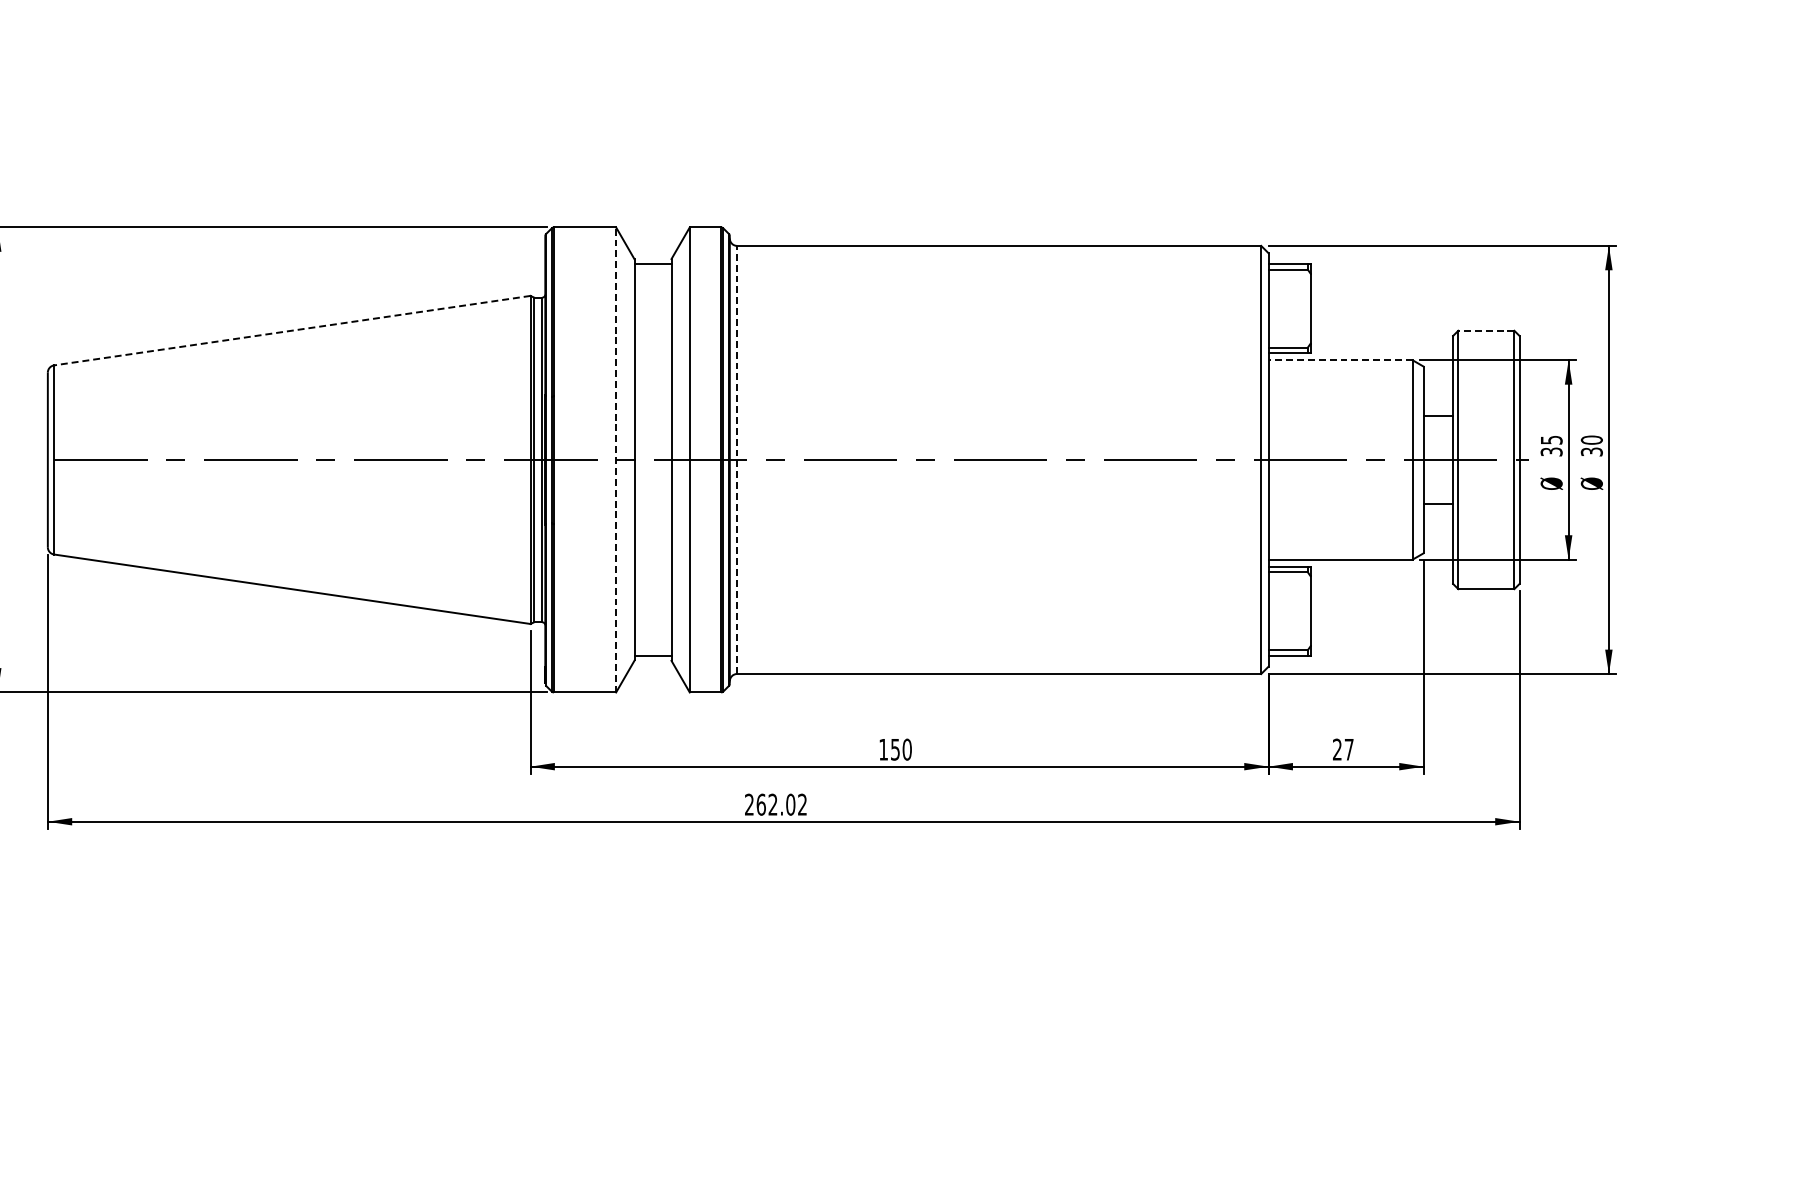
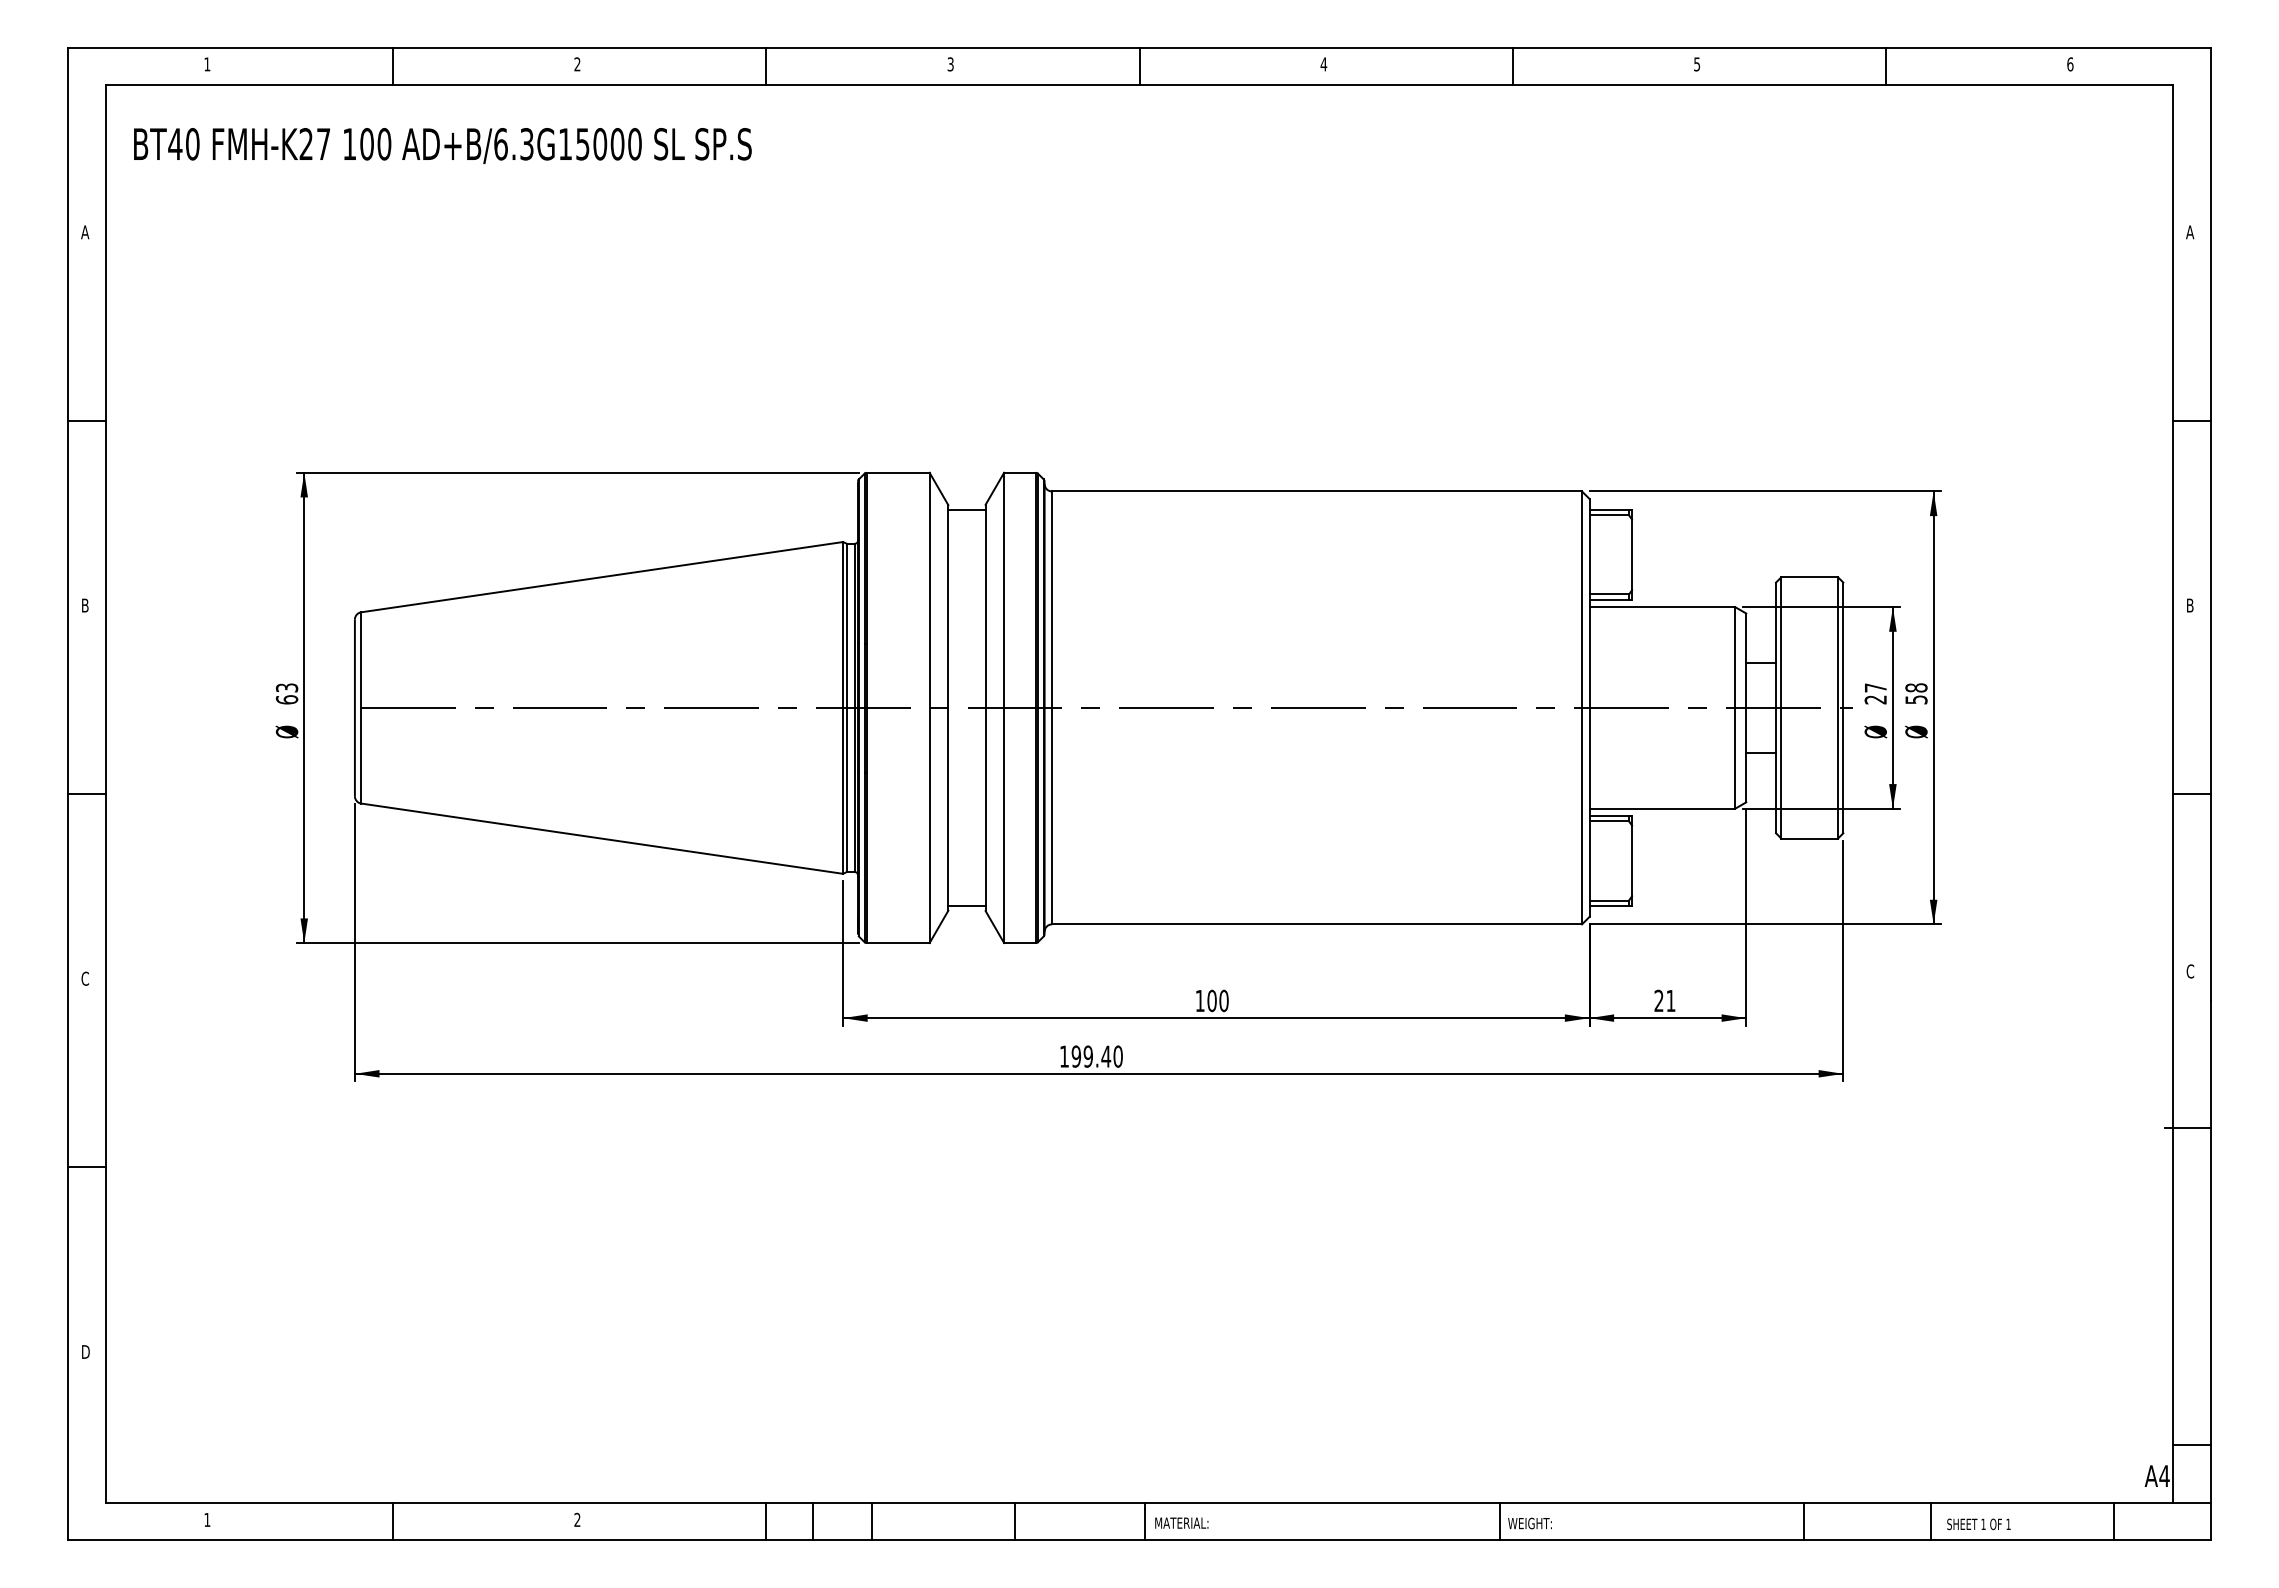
line: (291, 330) -> (601, 577), dashed -> solid
line: (1486, 330) -> (1809, 577), dashed -> solid
line: (1340, 360) -> (1662, 607), dashed -> solid
text: (1551, 445) -> (1875, 693), 35 -> 27
text: (1591, 445) -> (1916, 693), 30 -> 58
line: (616, 459) -> (929, 707), dashed -> solid
line: (737, 459) -> (1052, 707), dashed -> solid
text: (894, 749) -> (1211, 1000), 150 -> 100
text: (1348, 749) -> (1670, 1000), 27 -> 21
text: (776, 804) -> (1091, 1056), 262.02 -> 199.40

